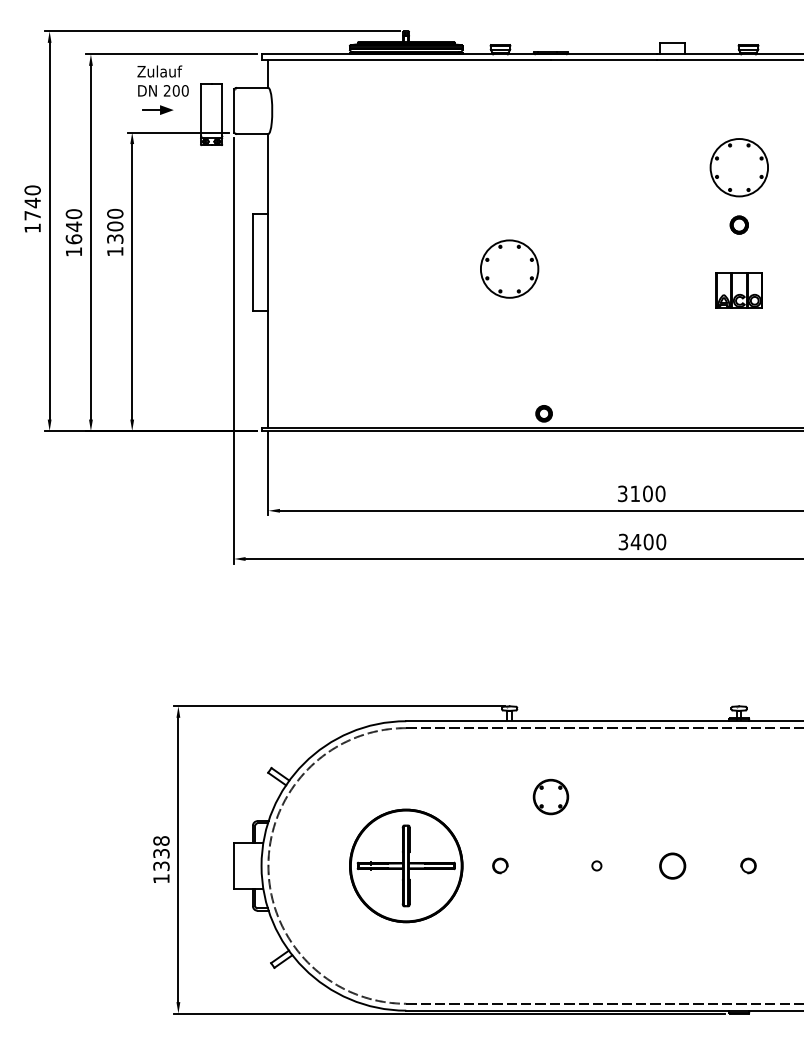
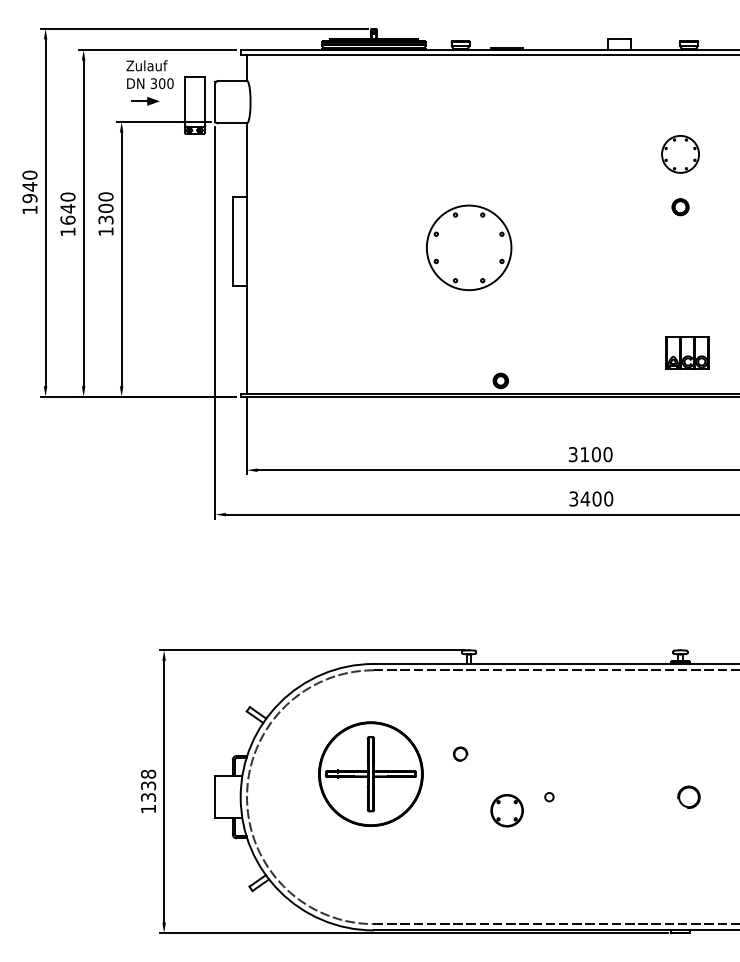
text: (166, 90) -> (153, 83), 200 -> 300
part: (739, 167) -> (680, 154), size x0.7
text: (32, 215) -> (29, 198), 1740 -> 1940
part: (508, 268) -> (468, 247), size x1.6
part: (739, 290) -> (687, 352), moved
part: (550, 796) -> (506, 810), moved
part: (405, 865) -> (370, 773), moved
part: (500, 865) -> (460, 753), moved
circle: (671, 865) -> (618, 796), removed
part: (747, 865) -> (688, 796), size x1.6

